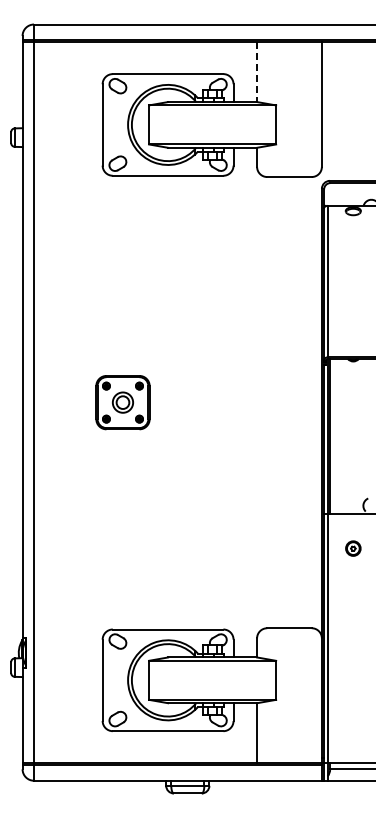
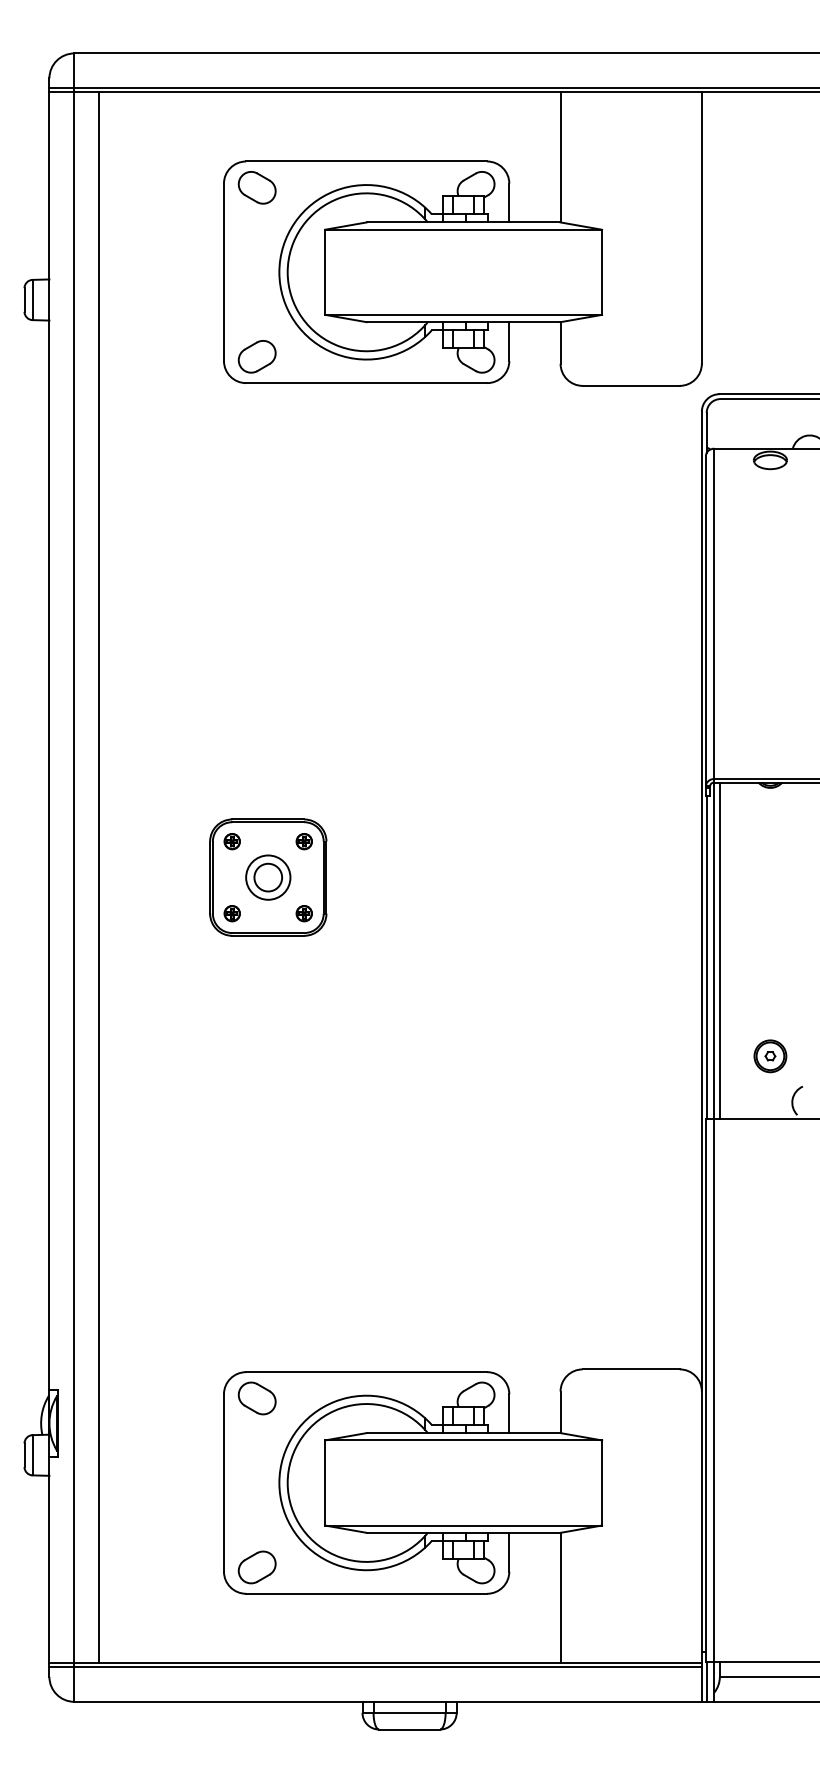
line: (257, 72) -> (561, 157), dashed -> solid
line: (45, 402) -> (99, 877), added
part: (353, 548) -> (770, 1056), moved

